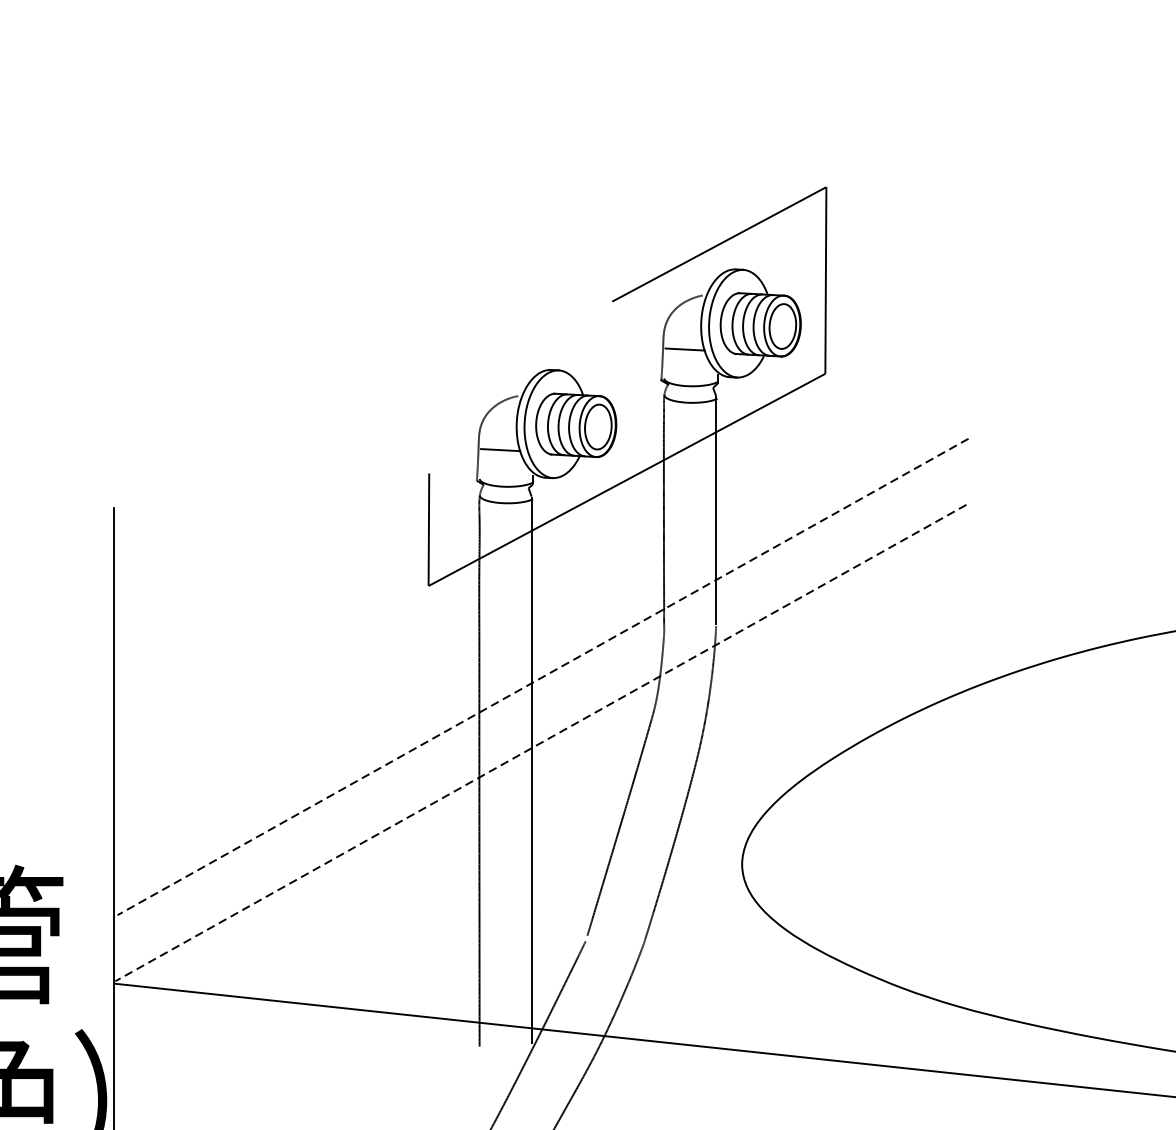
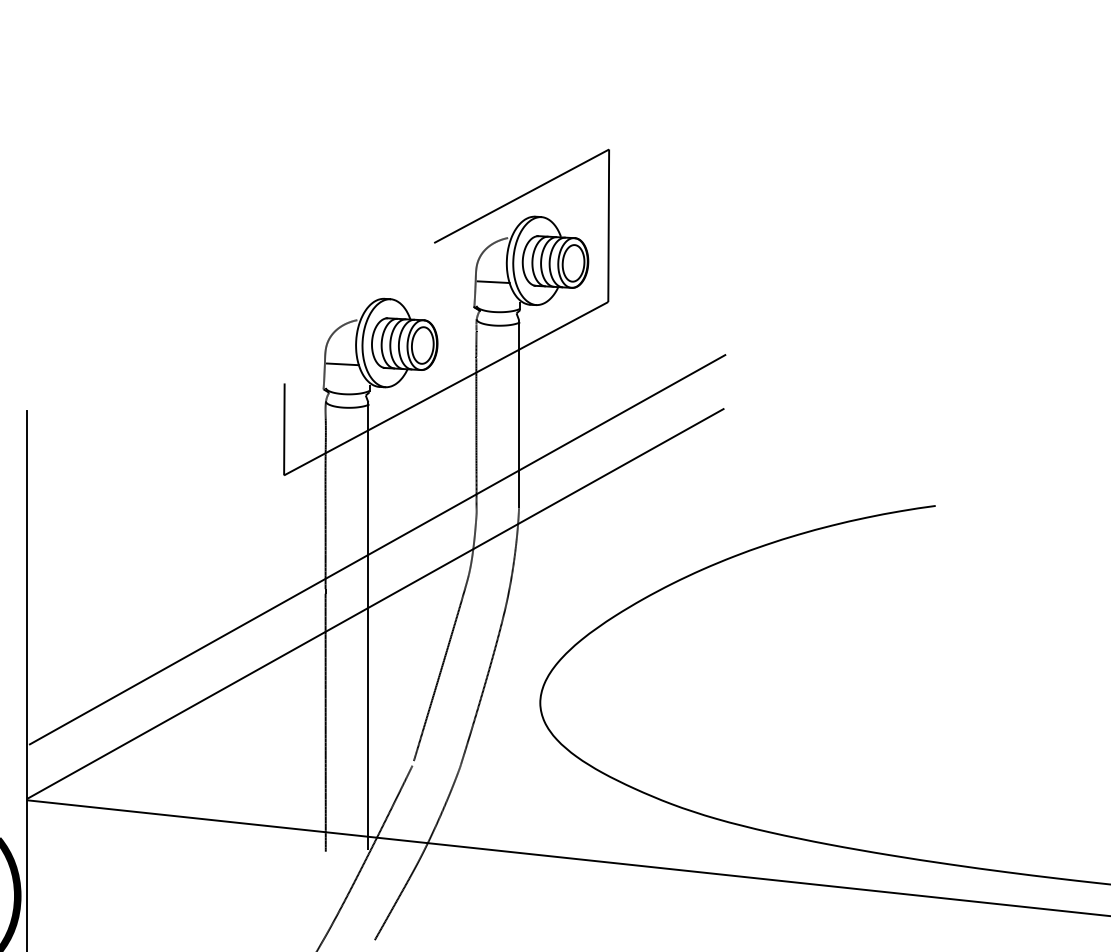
line: (542, 676) -> (377, 549), dashed -> solid
line: (540, 742) -> (375, 603), dashed -> solid

